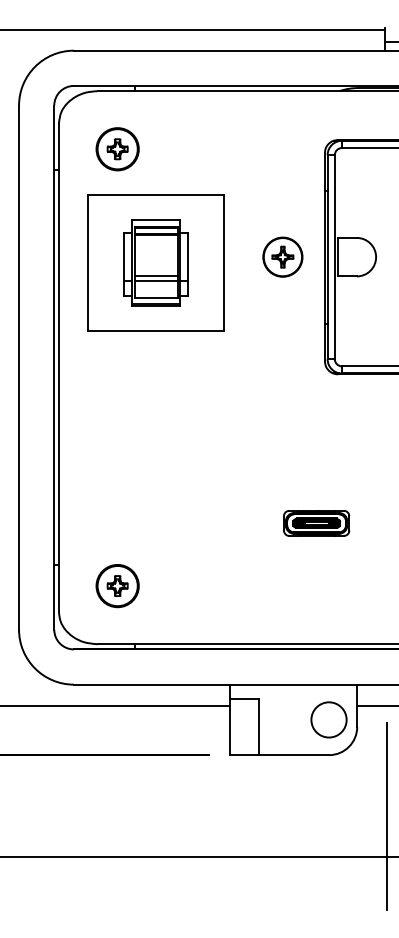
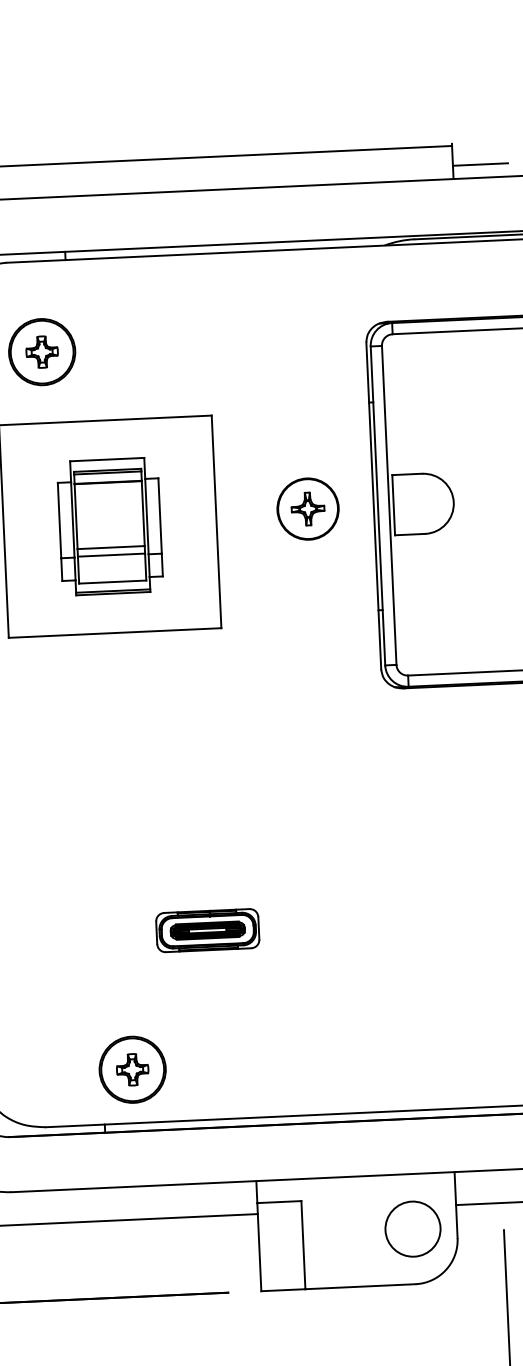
part: (316, 523) -> (207, 930), moved
part: (117, 586) -> (132, 1070), moved

